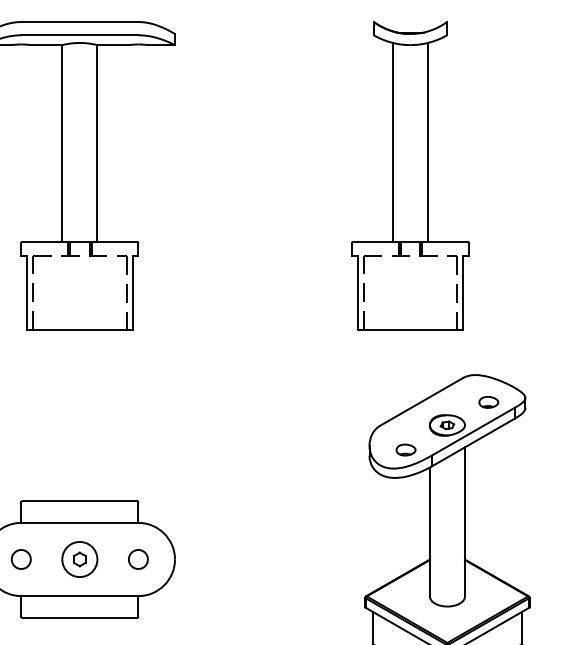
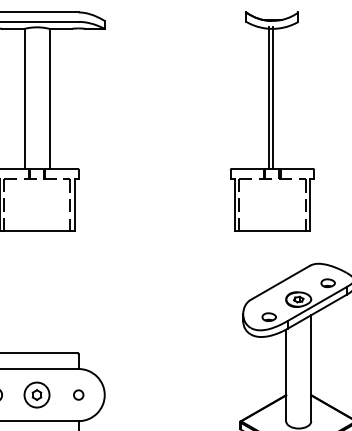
line: (392, 141) -> (273, 97), moved
line: (428, 141) -> (268, 97), moved
part: (138, 559) -> (78, 395), size x0.7

